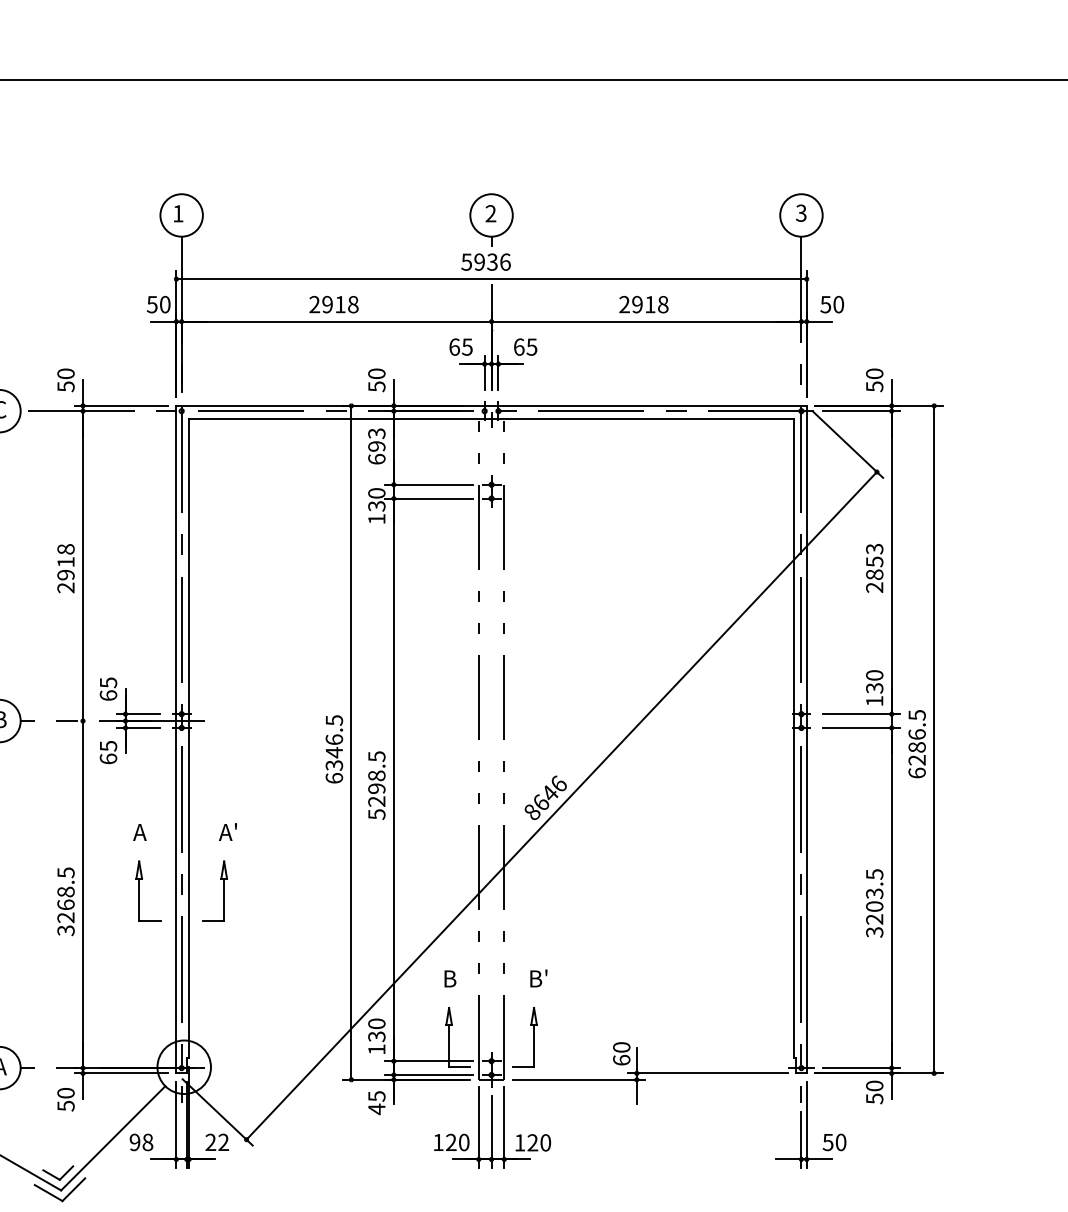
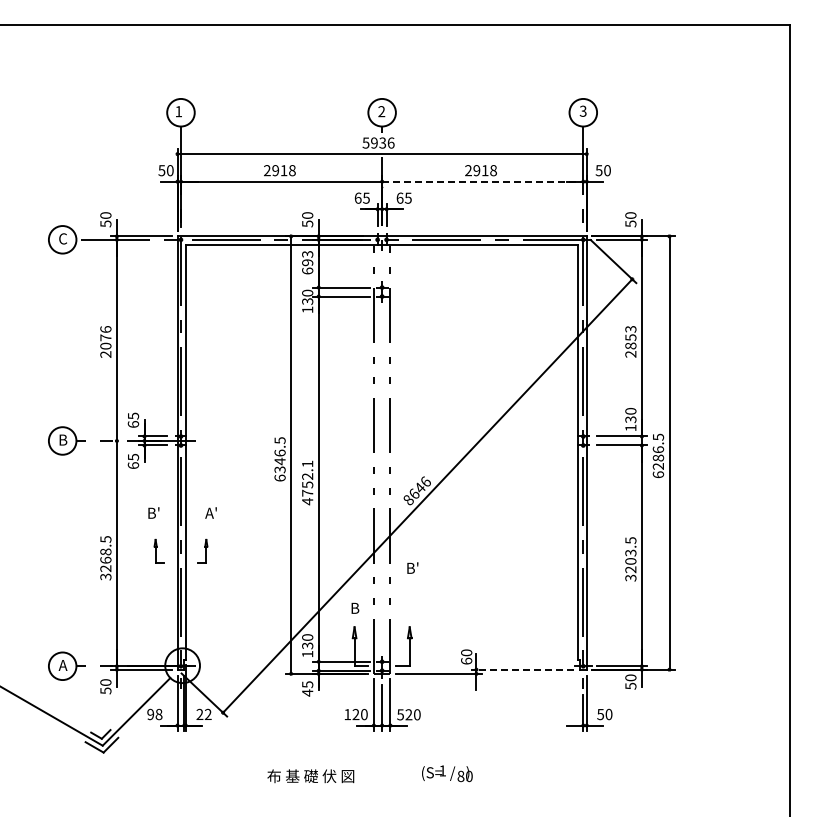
line: (646, 321) -> (482, 181), solid -> dashed
text: (65, 561) -> (105, 337), 2918 -> 2076
text: (376, 785) -> (307, 482), 5298.5 -> 4752.1
text: (139, 831) -> (153, 512), A -> B'
part: (147, 891) -> (158, 551), size x0.6
part: (214, 891) -> (202, 551), size x0.6
text: (538, 977) -> (412, 567), moved
line: (707, 1073) -> (522, 669), solid -> dashed
text: (519, 1142) -> (400, 714), 120 -> 520

